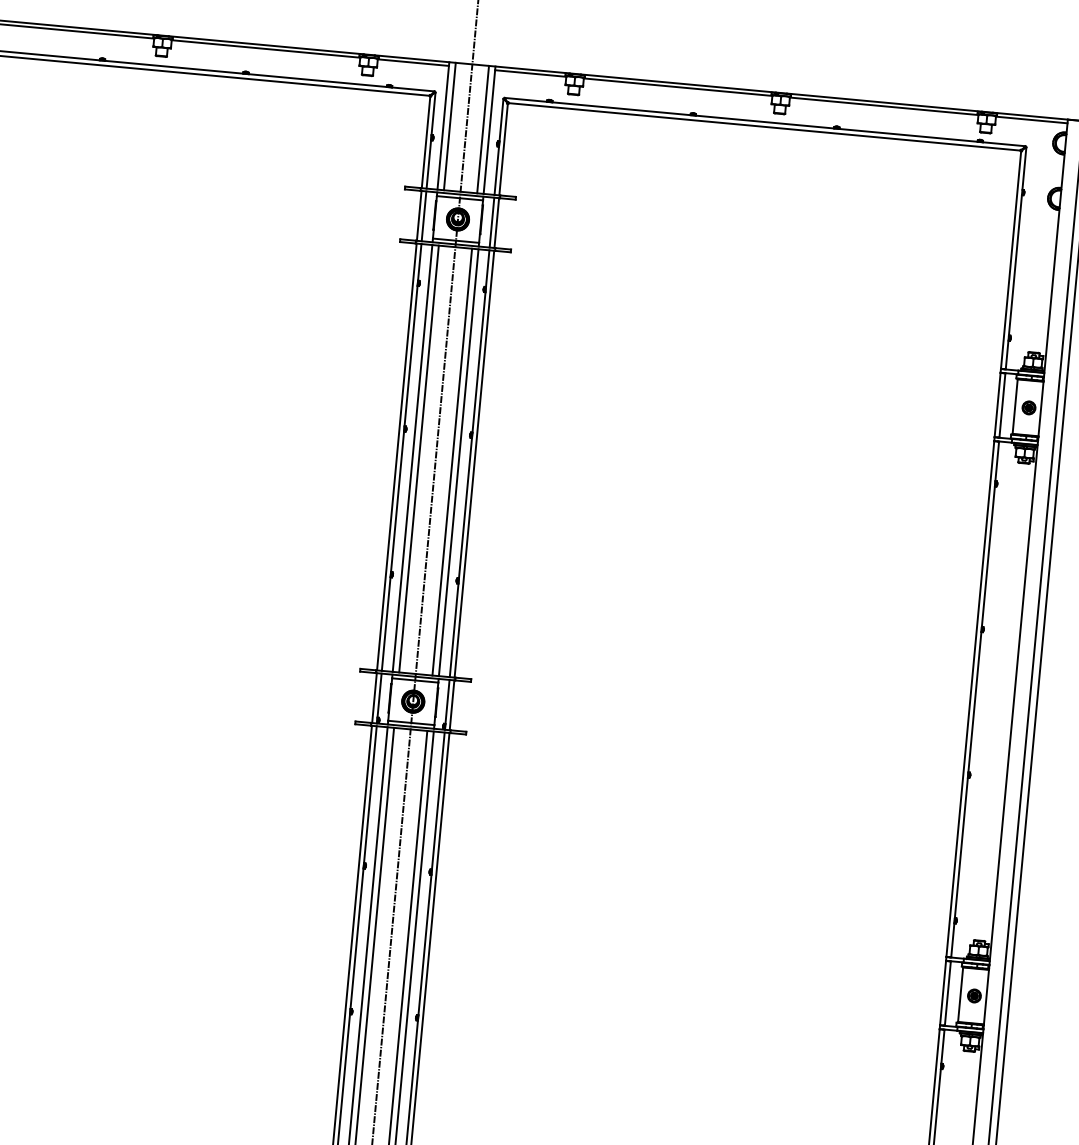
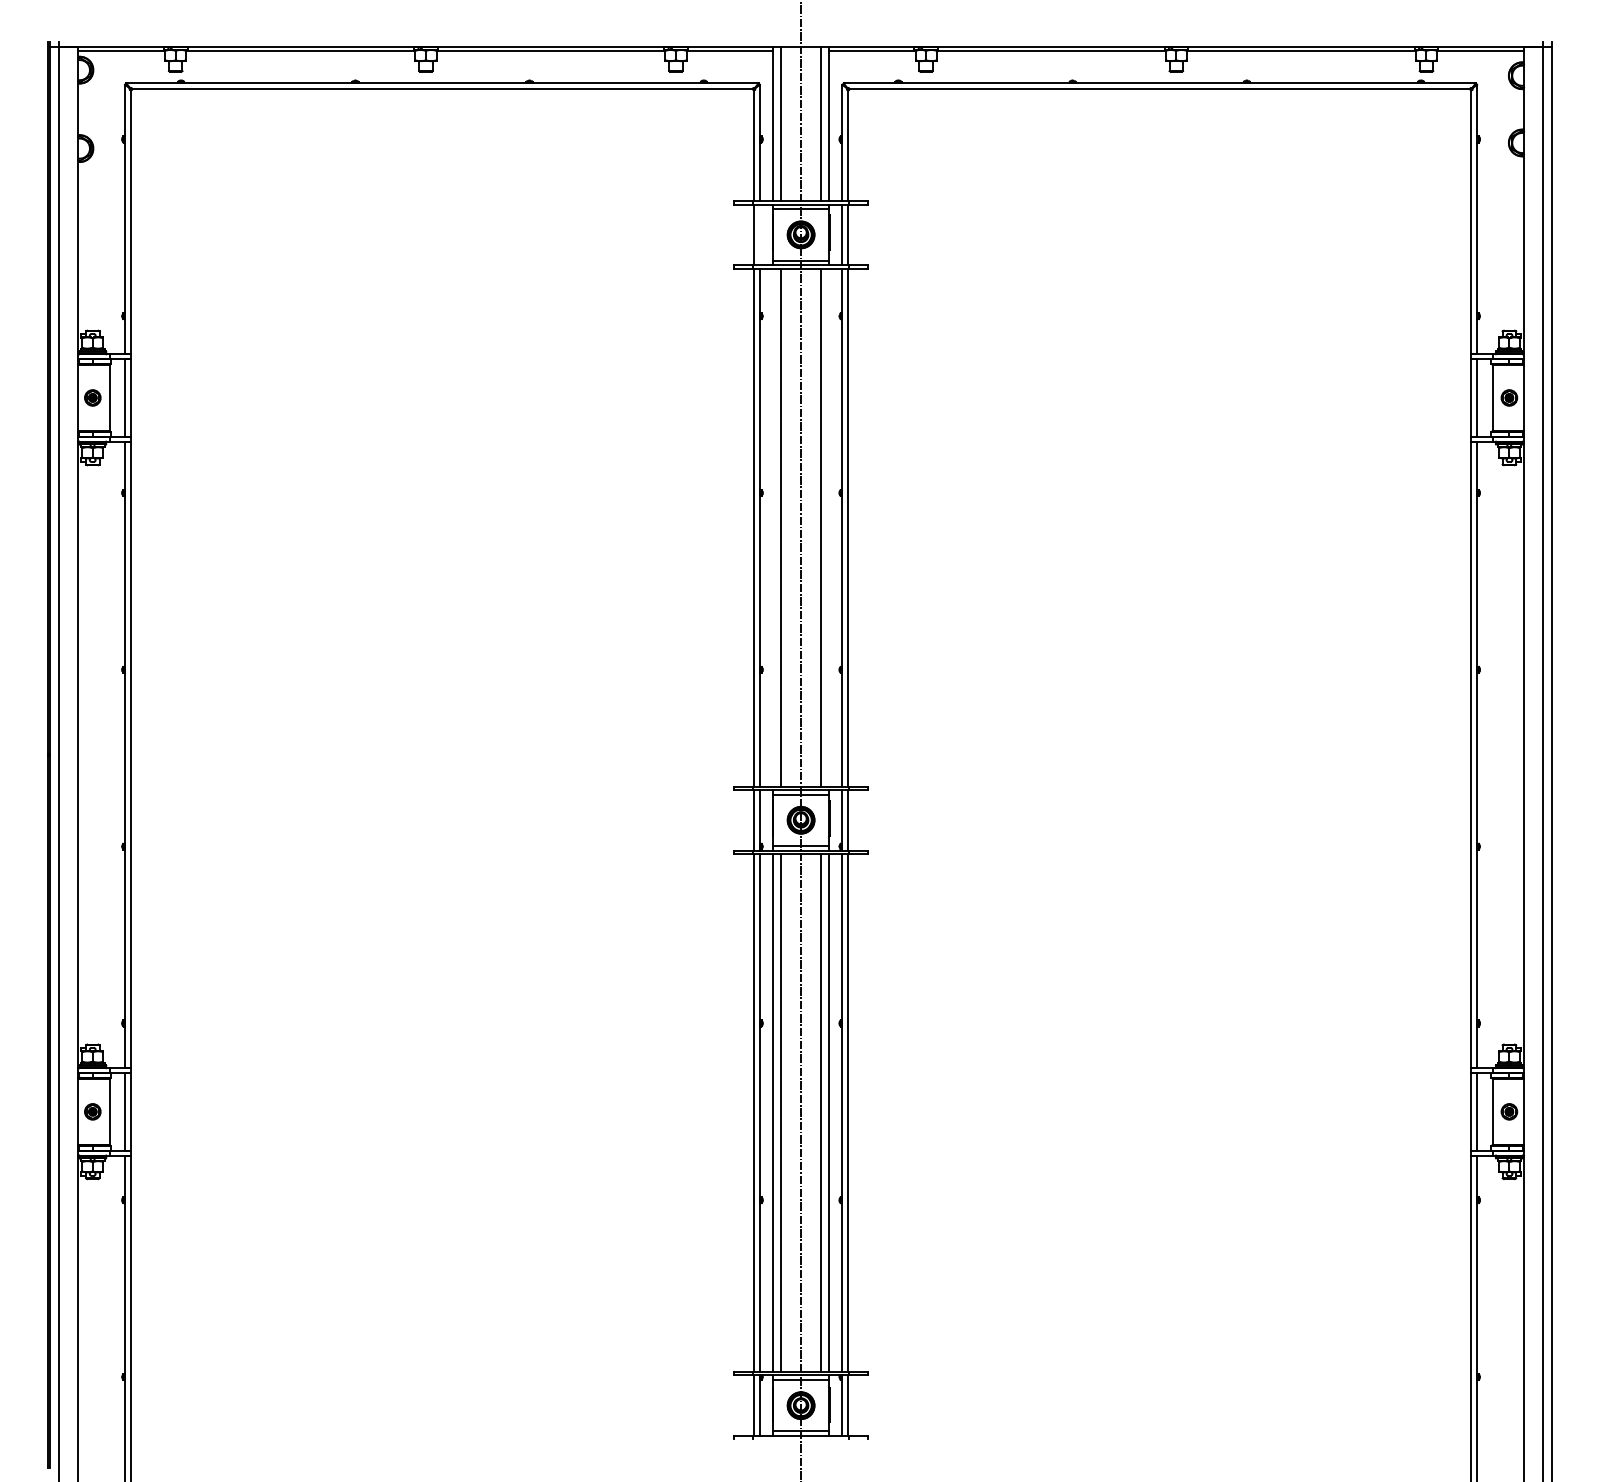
line: (423, 215) -> (759, 234), removed
line: (412, 458) -> (773, 527), removed
line: (459, 462) -> (829, 527), removed

